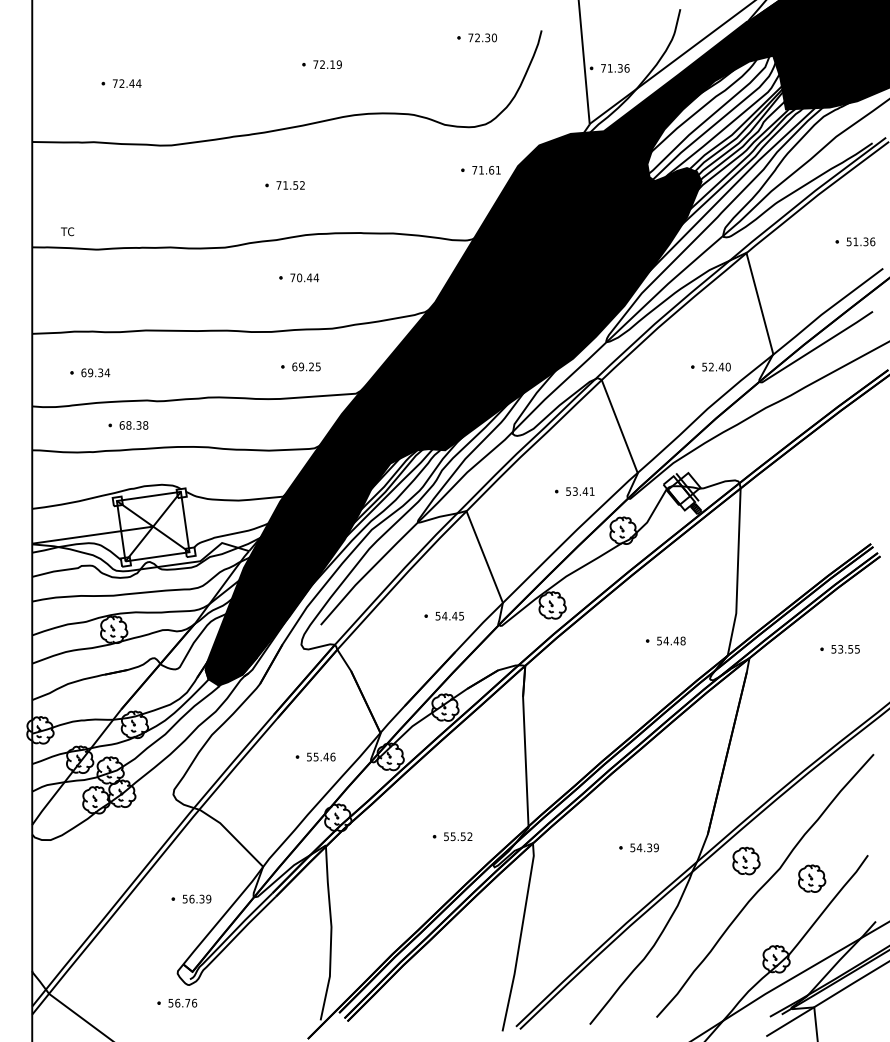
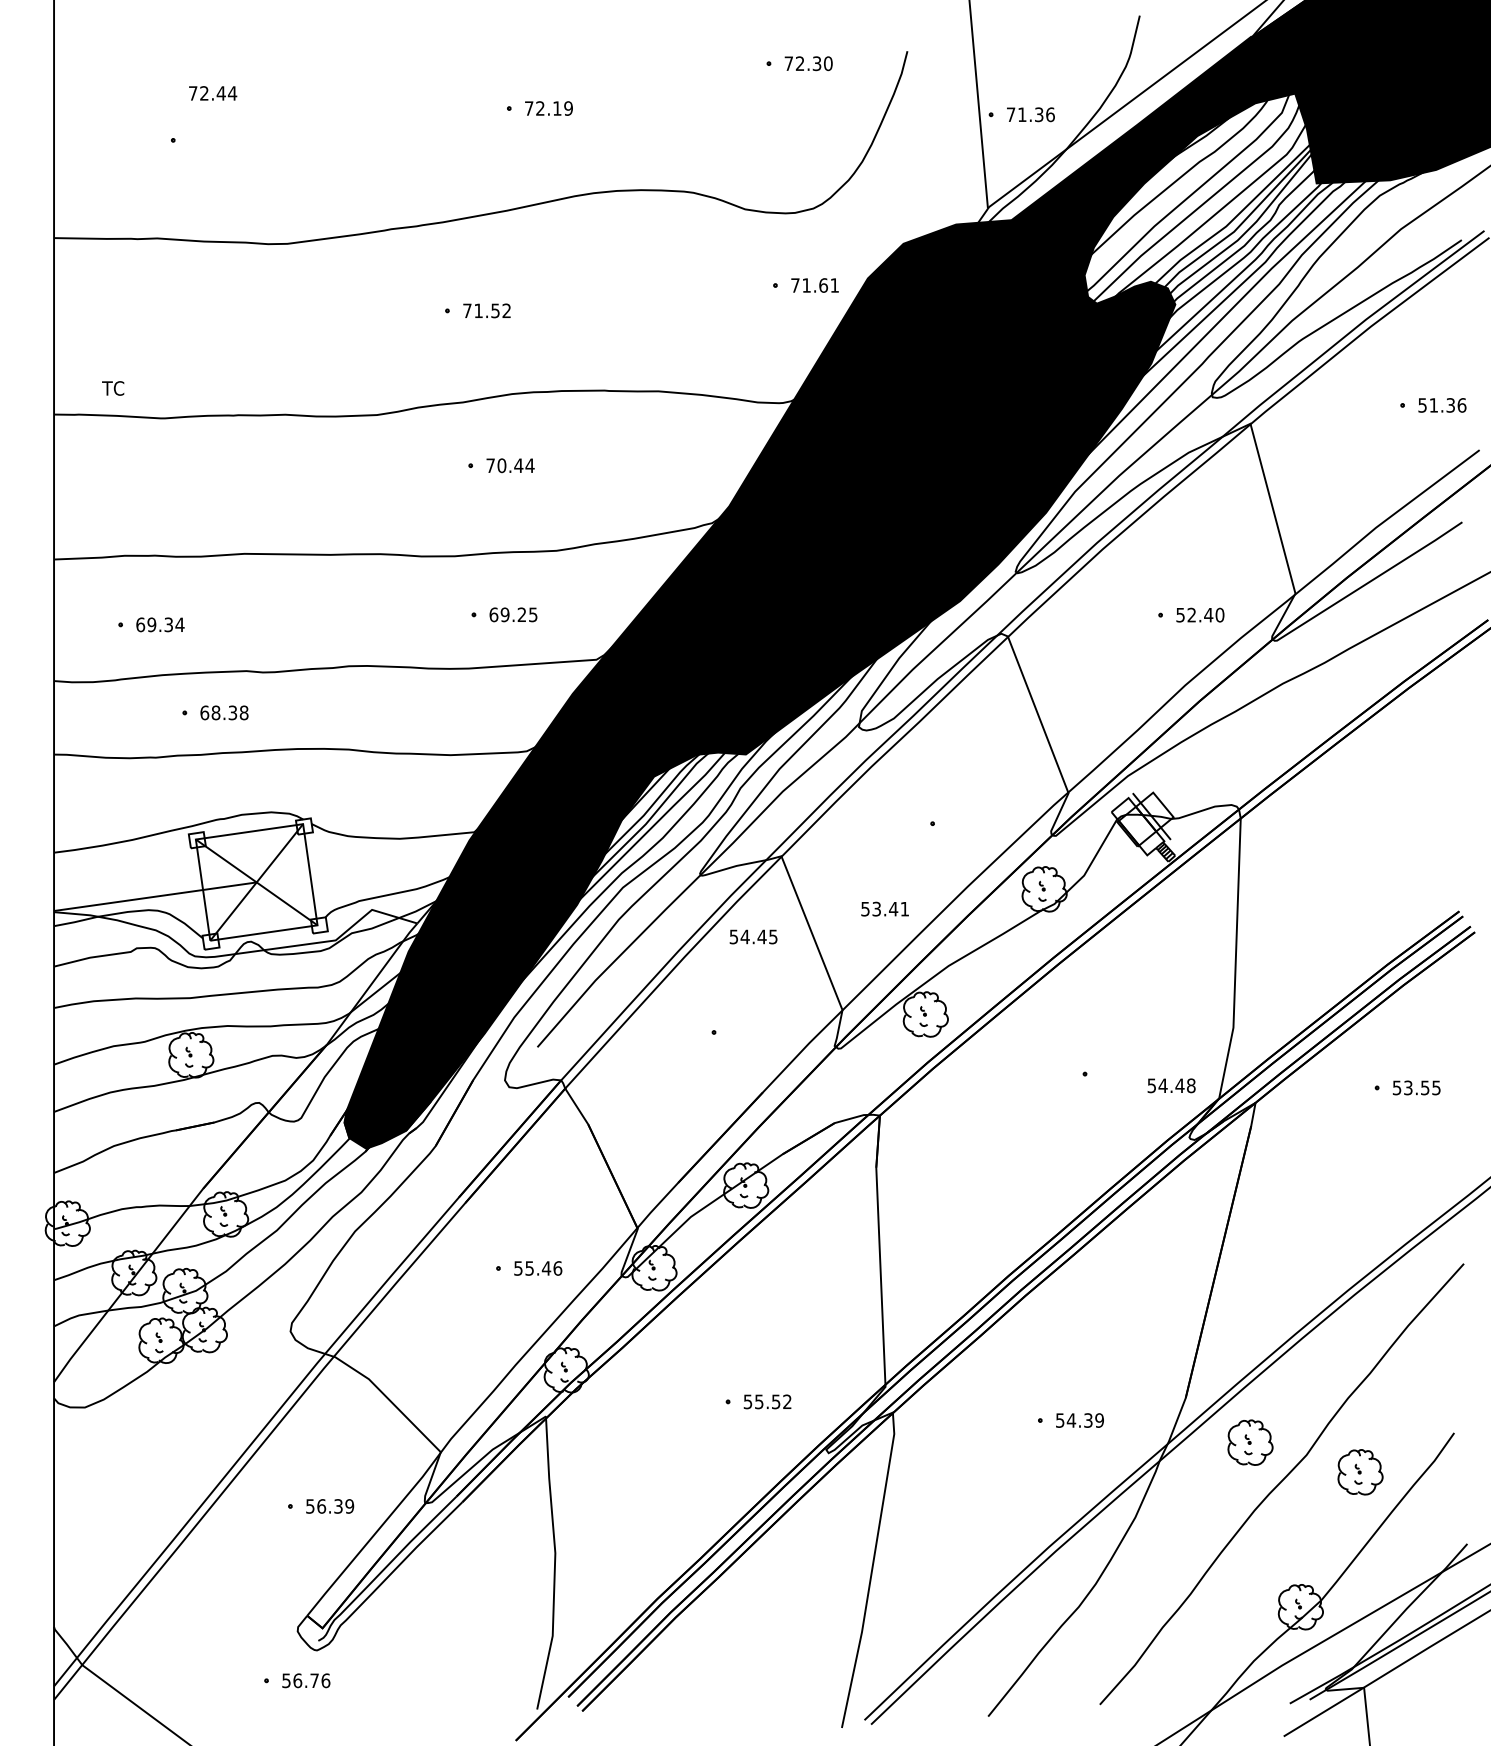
text: (127, 83) -> (213, 93), moved
text: (580, 491) -> (885, 909), moved
text: (449, 616) -> (753, 937), moved
text: (671, 640) -> (1171, 1084), moved

